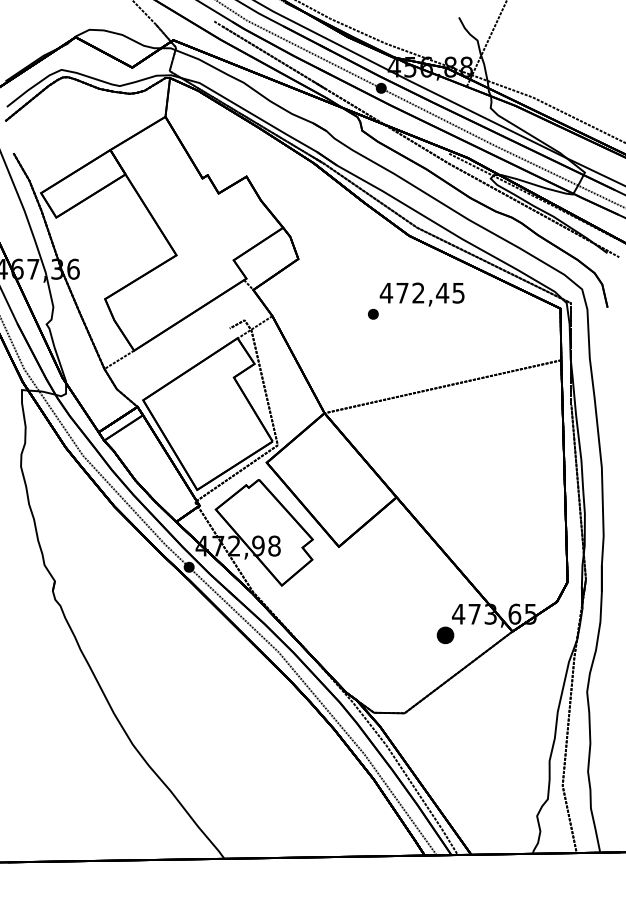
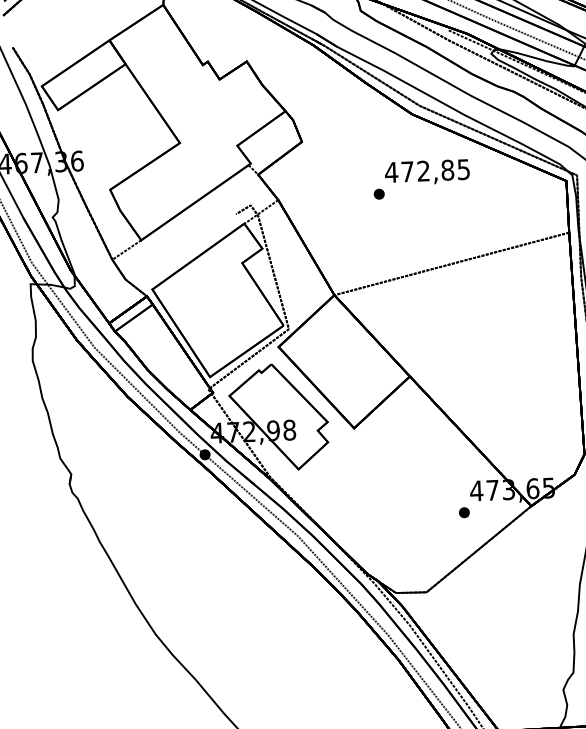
text: (442, 292) -> (447, 169), 472,45 -> 472,85
part: (445, 635) -> (464, 512), size x0.62

